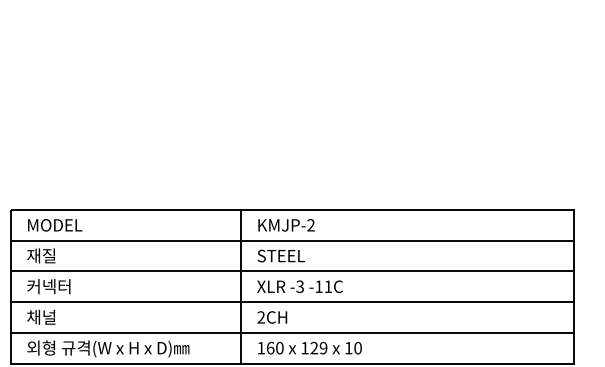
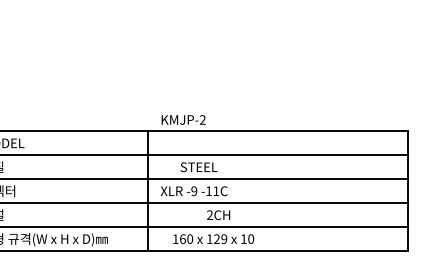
text: (286, 225) -> (183, 120), moved
text: (280, 255) -> (198, 166), moved
text: (299, 286) -> (193, 191), -3 -> -9
text: (272, 317) -> (218, 215), moved
text: (309, 347) -> (213, 238), moved

